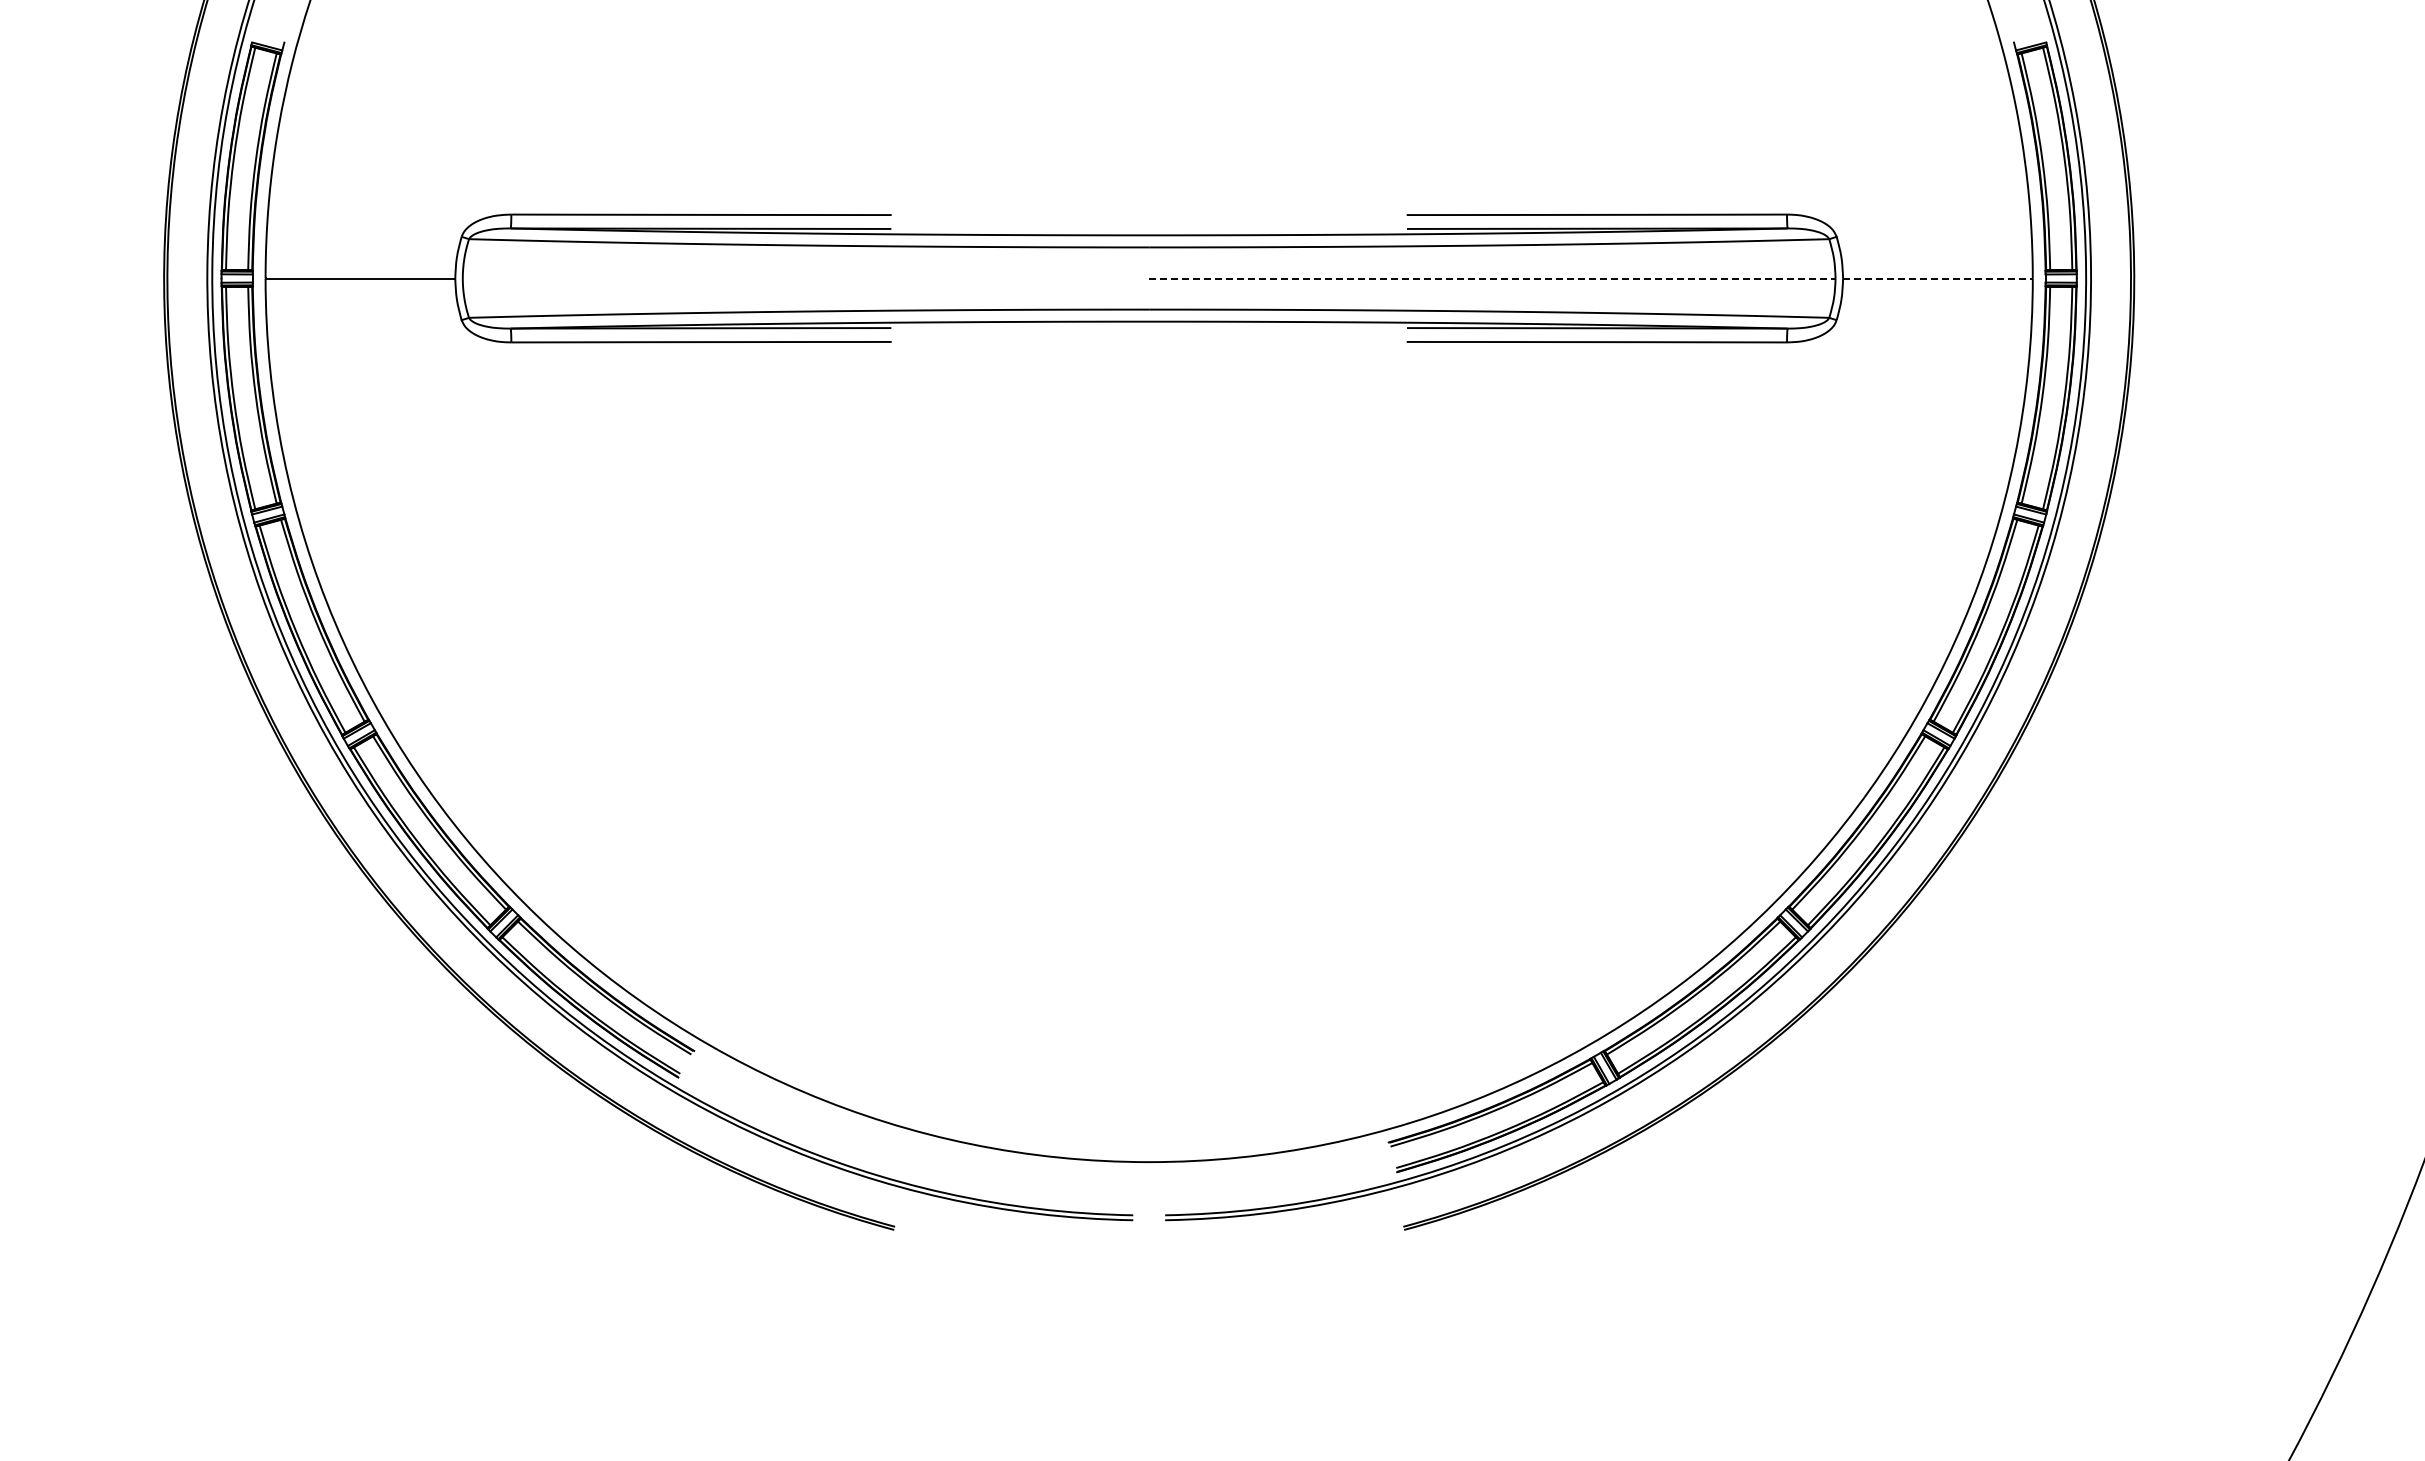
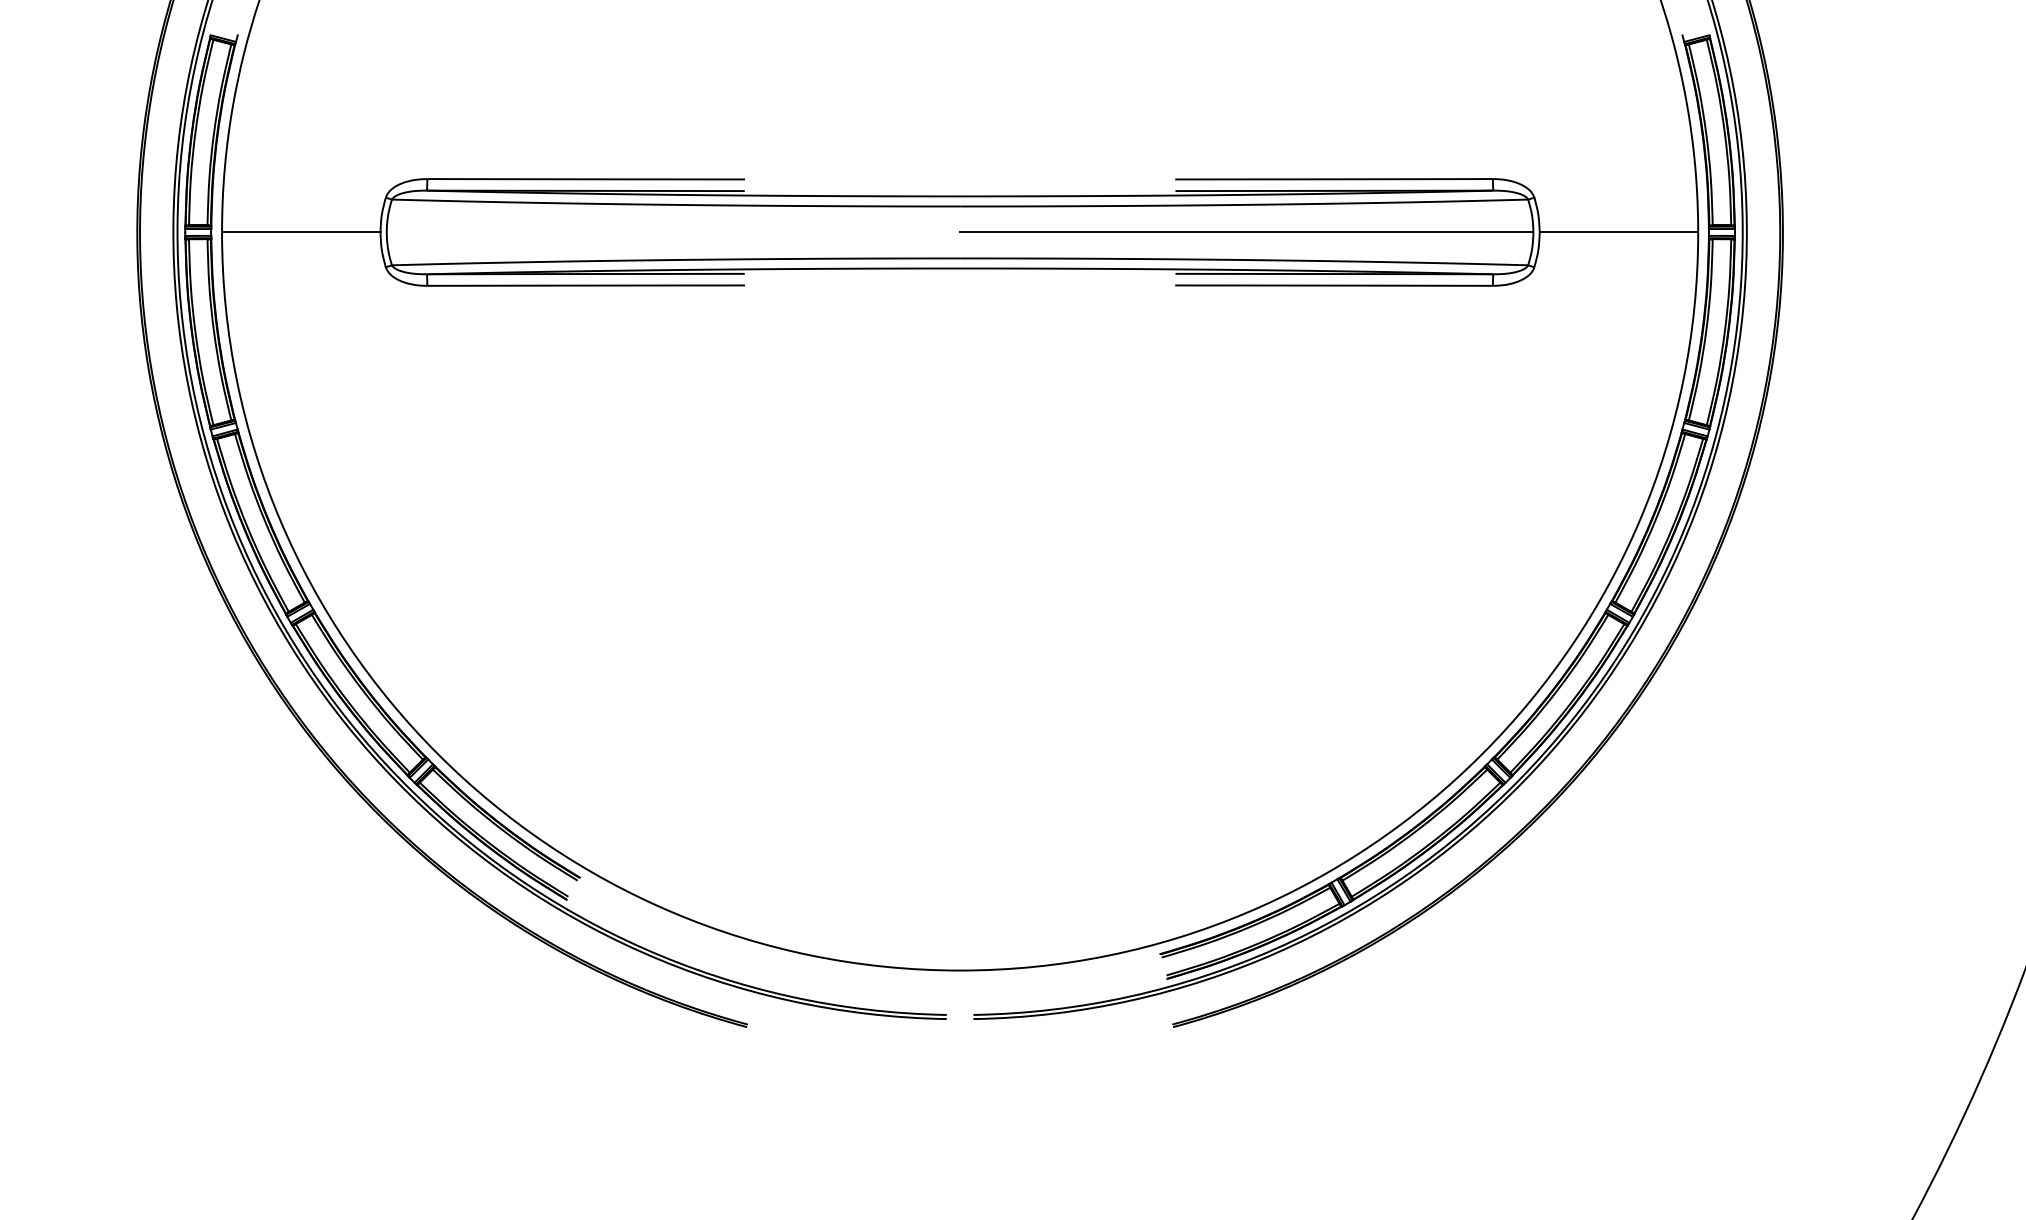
line: (1492, 278) -> (1246, 232), dashed -> solid
line: (1937, 278) -> (1618, 232), dashed -> solid

